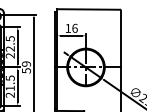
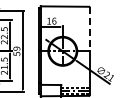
line: (120, 39) -> (89, 29), solid -> dashed

